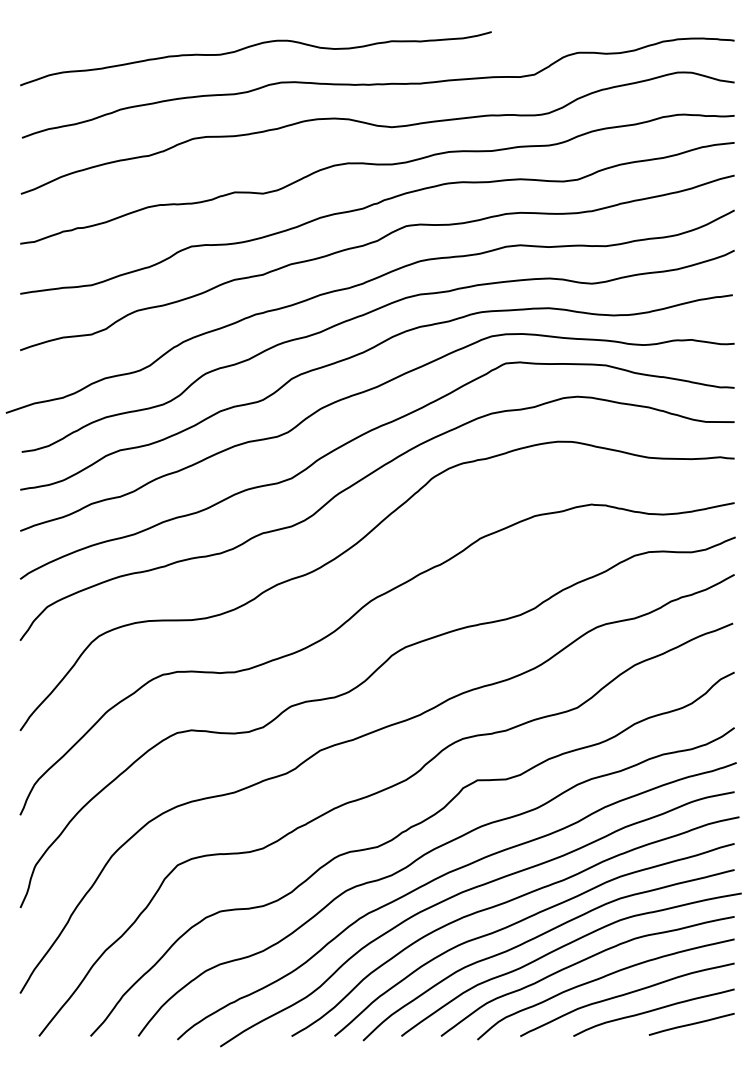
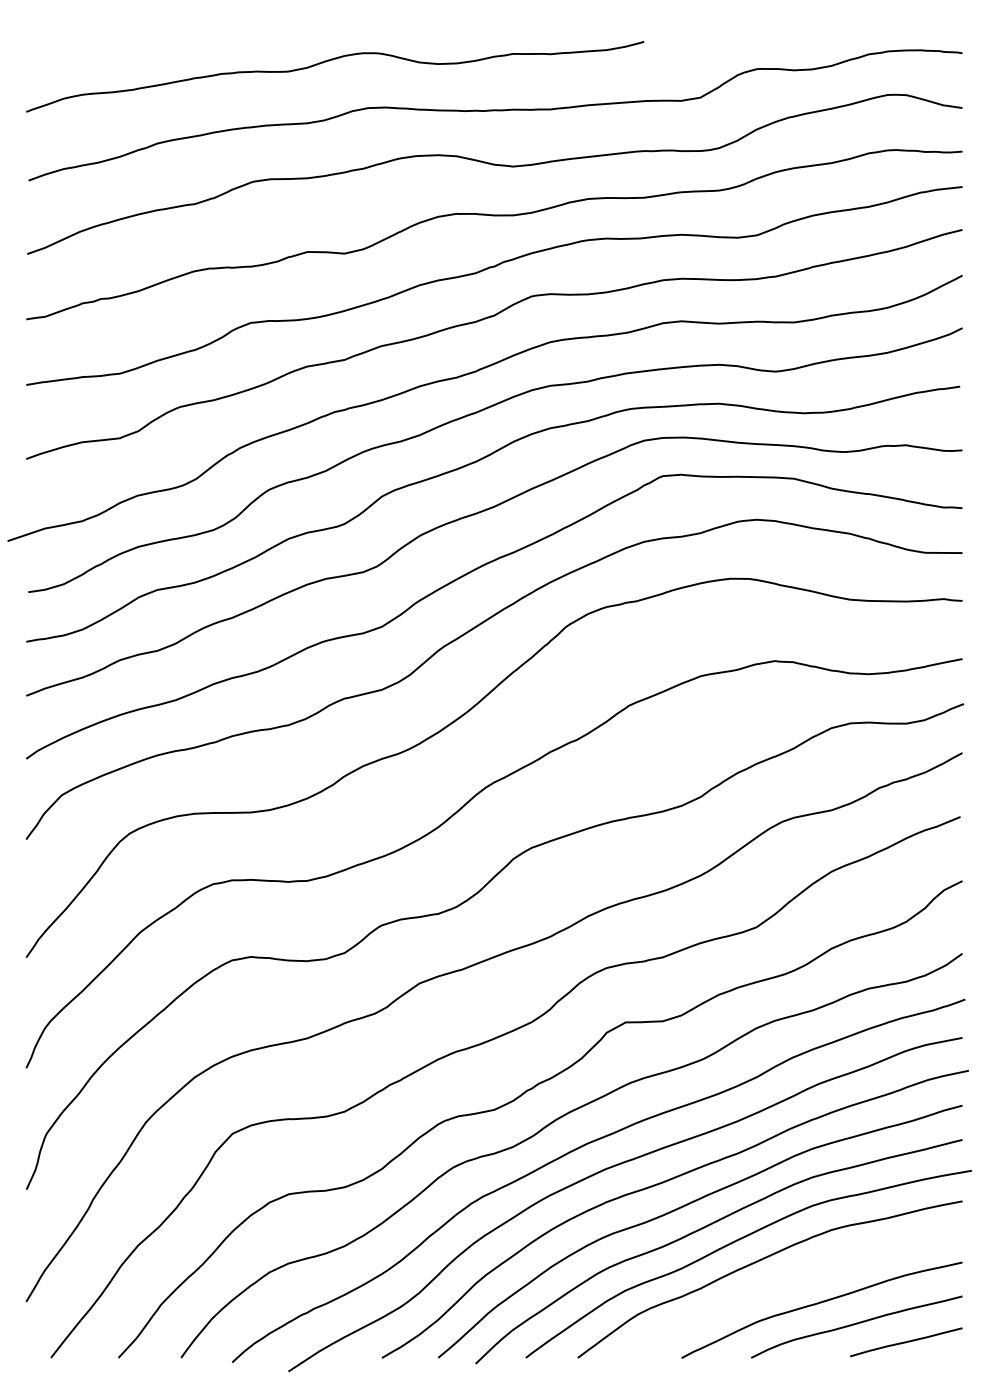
curve: (600, 979) -> (786, 1283), removed

